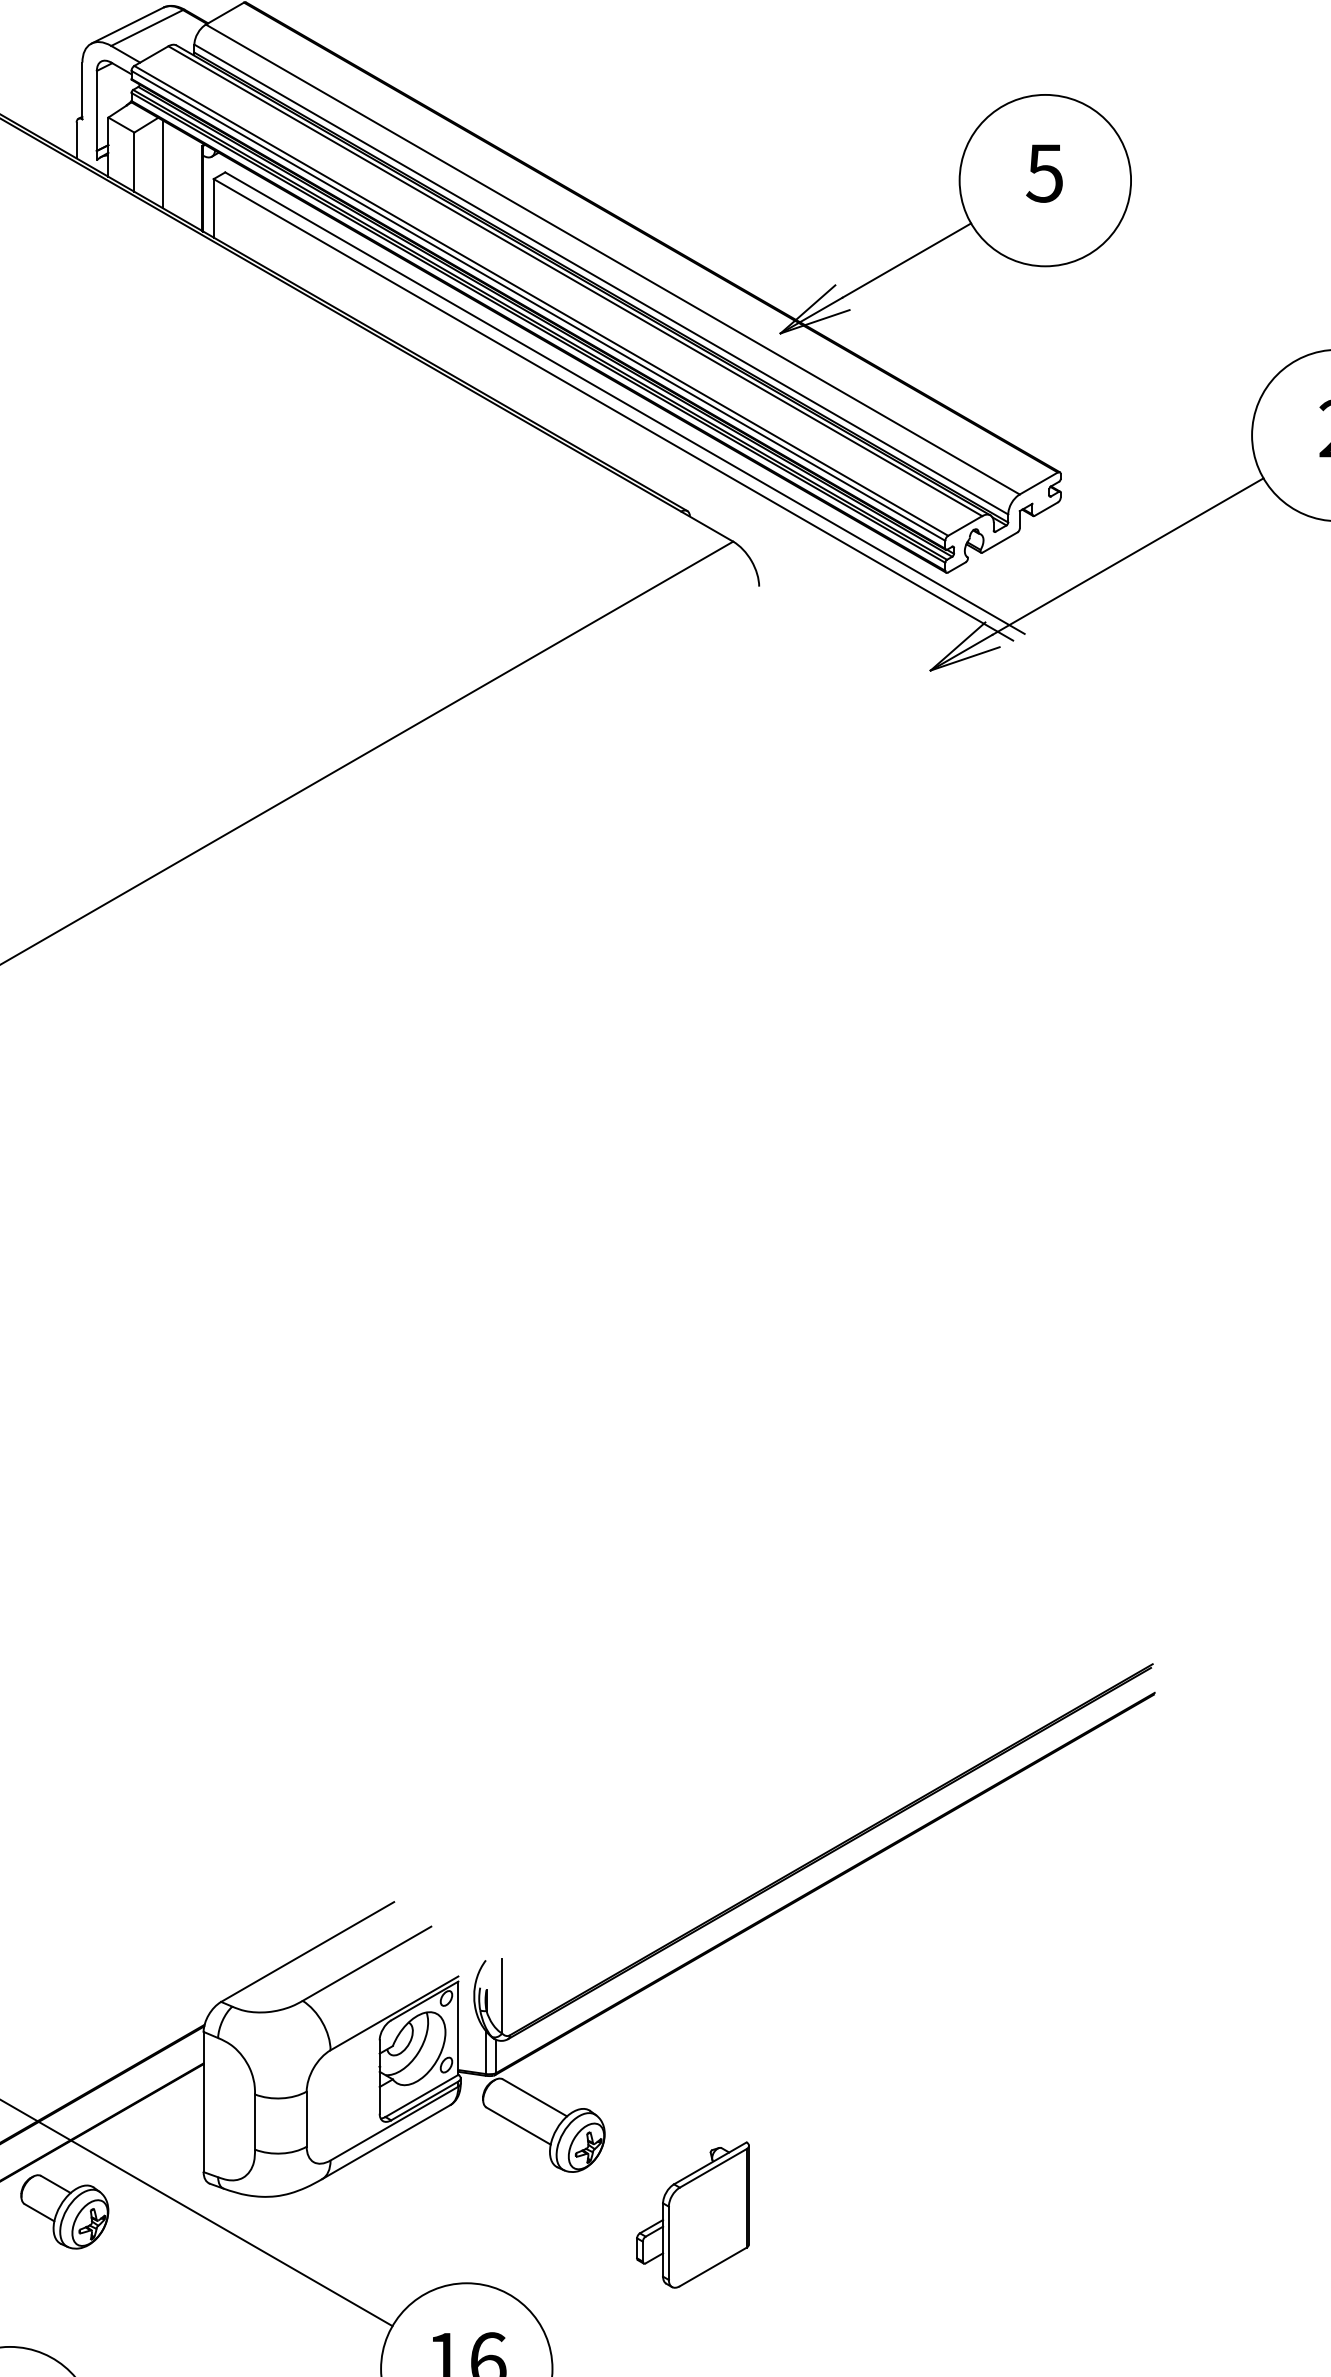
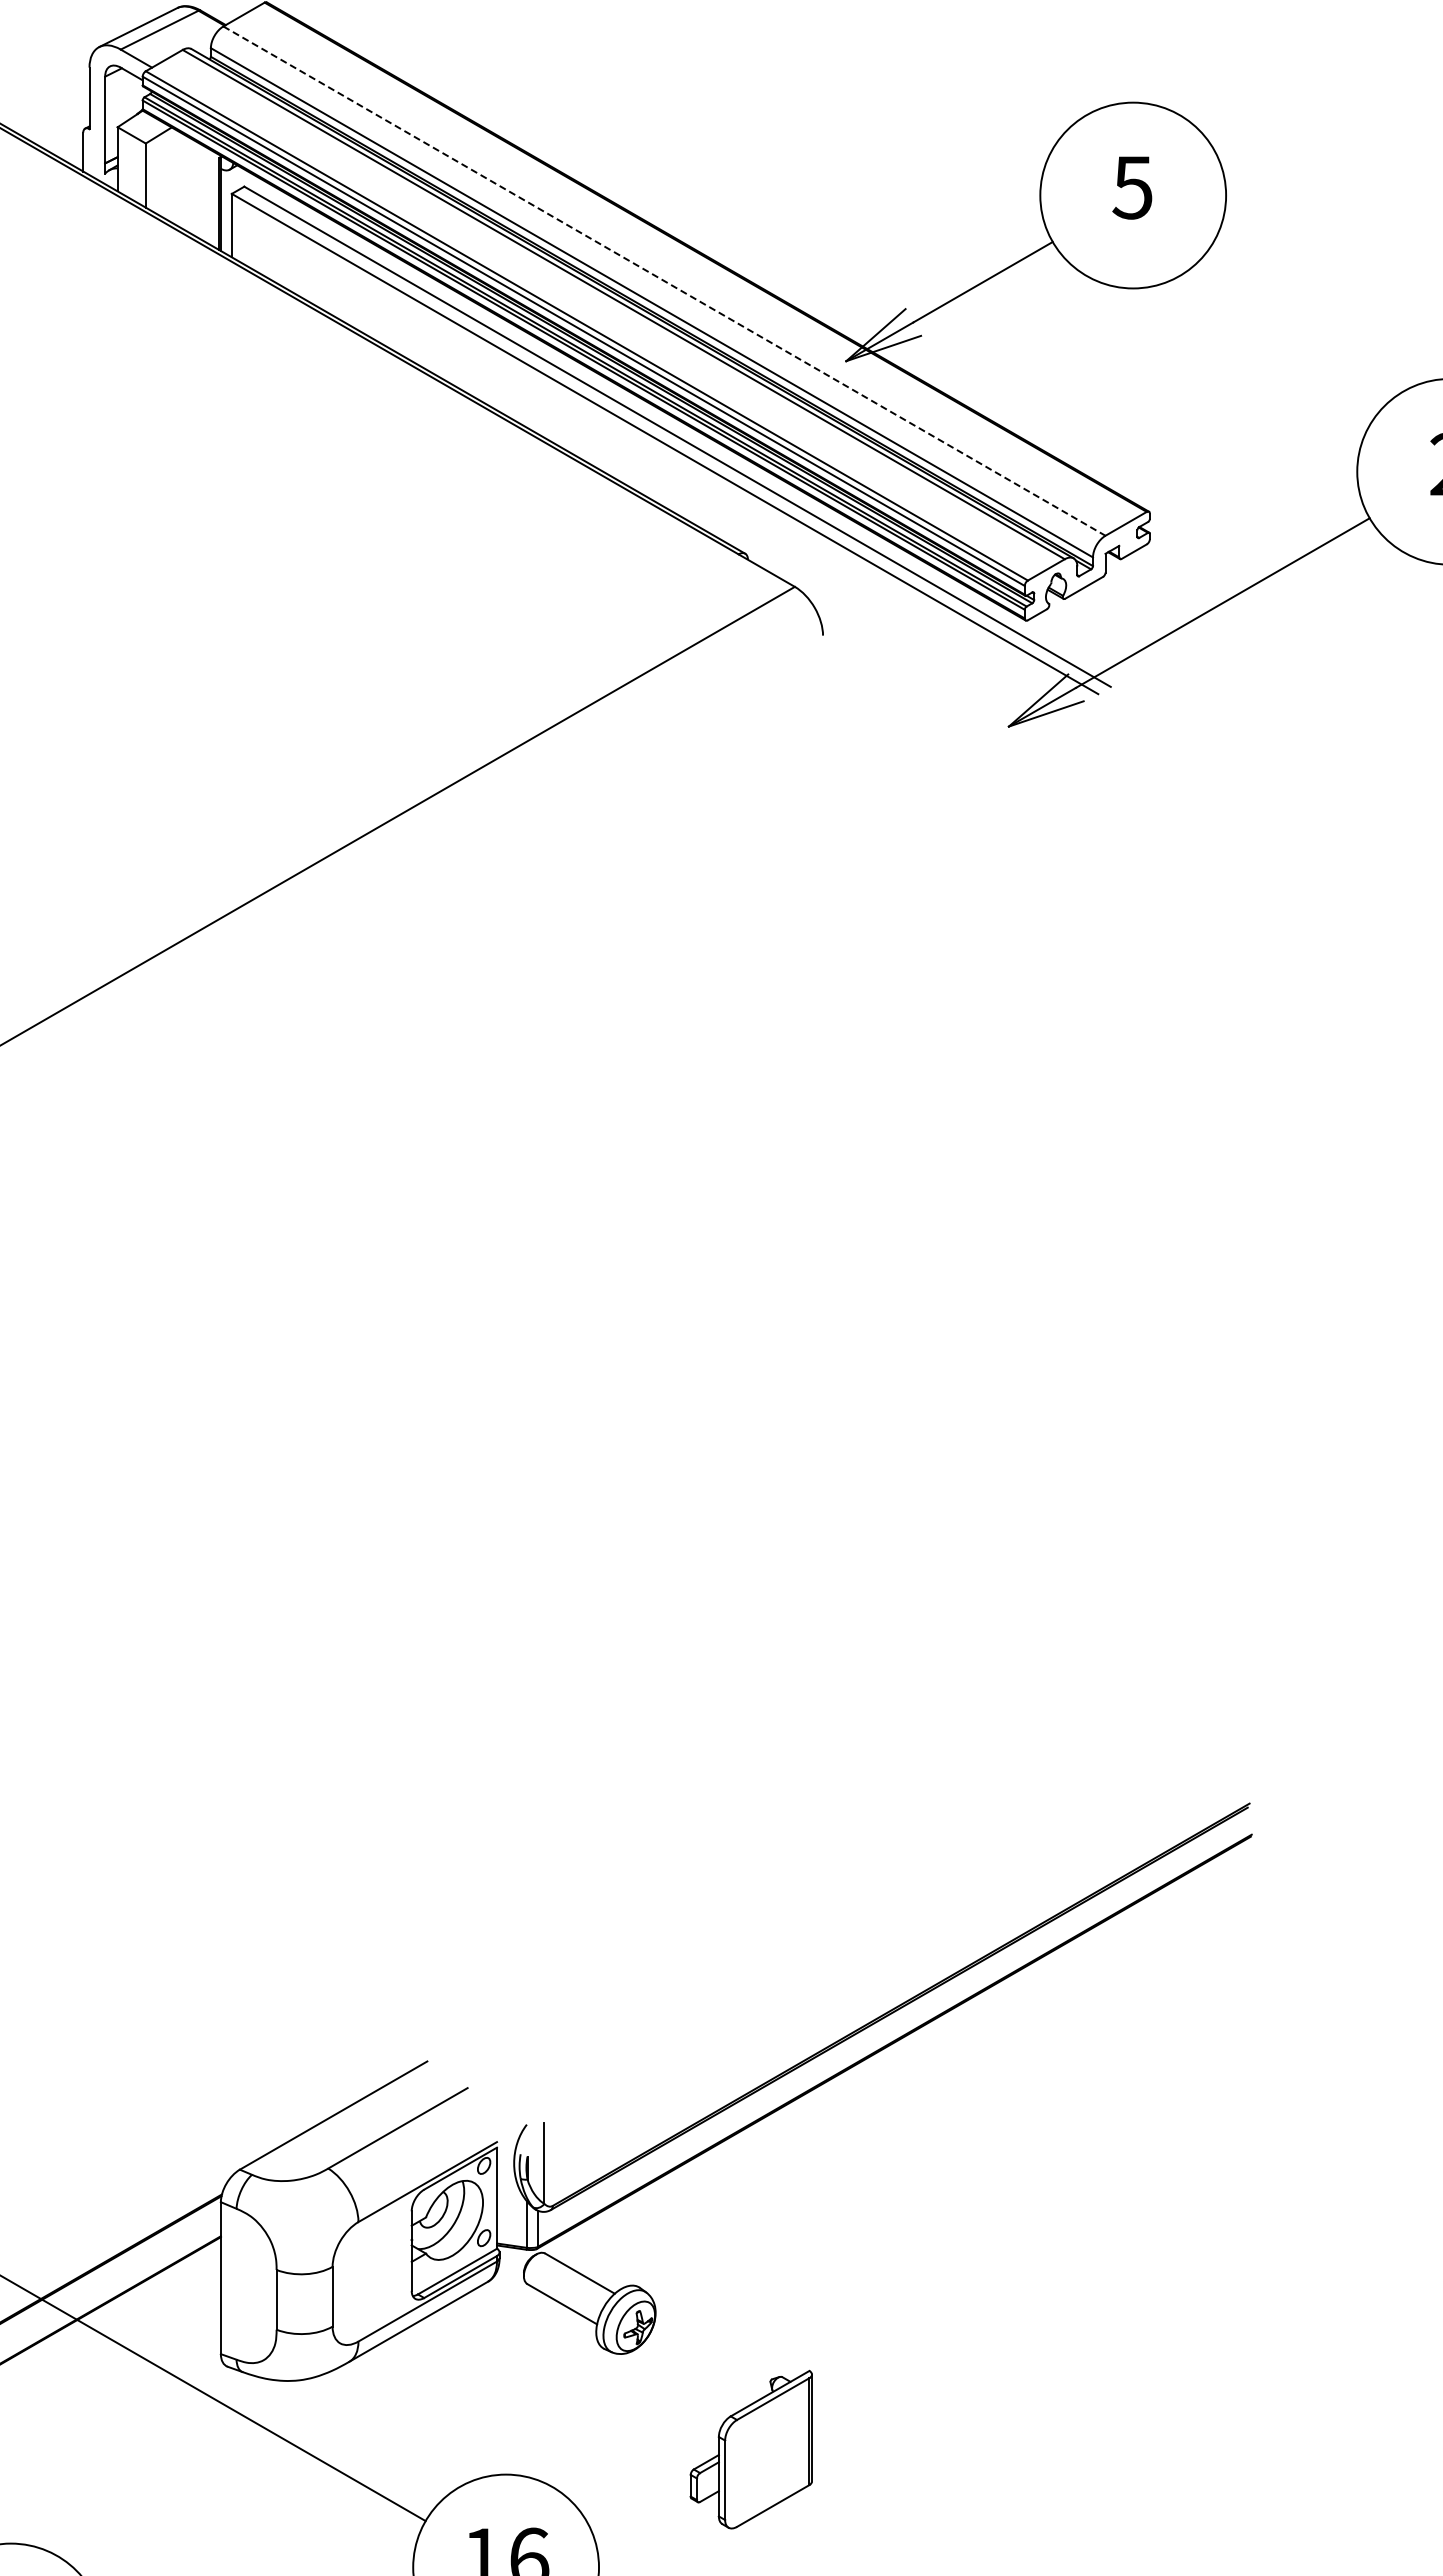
line: (163, 163) -> (177, 177), removed
line: (612, 259) -> (664, 281), solid -> dashed
part: (64, 2211) -> (70, 2396), removed
part: (692, 2214) -> (750, 2449), moved

